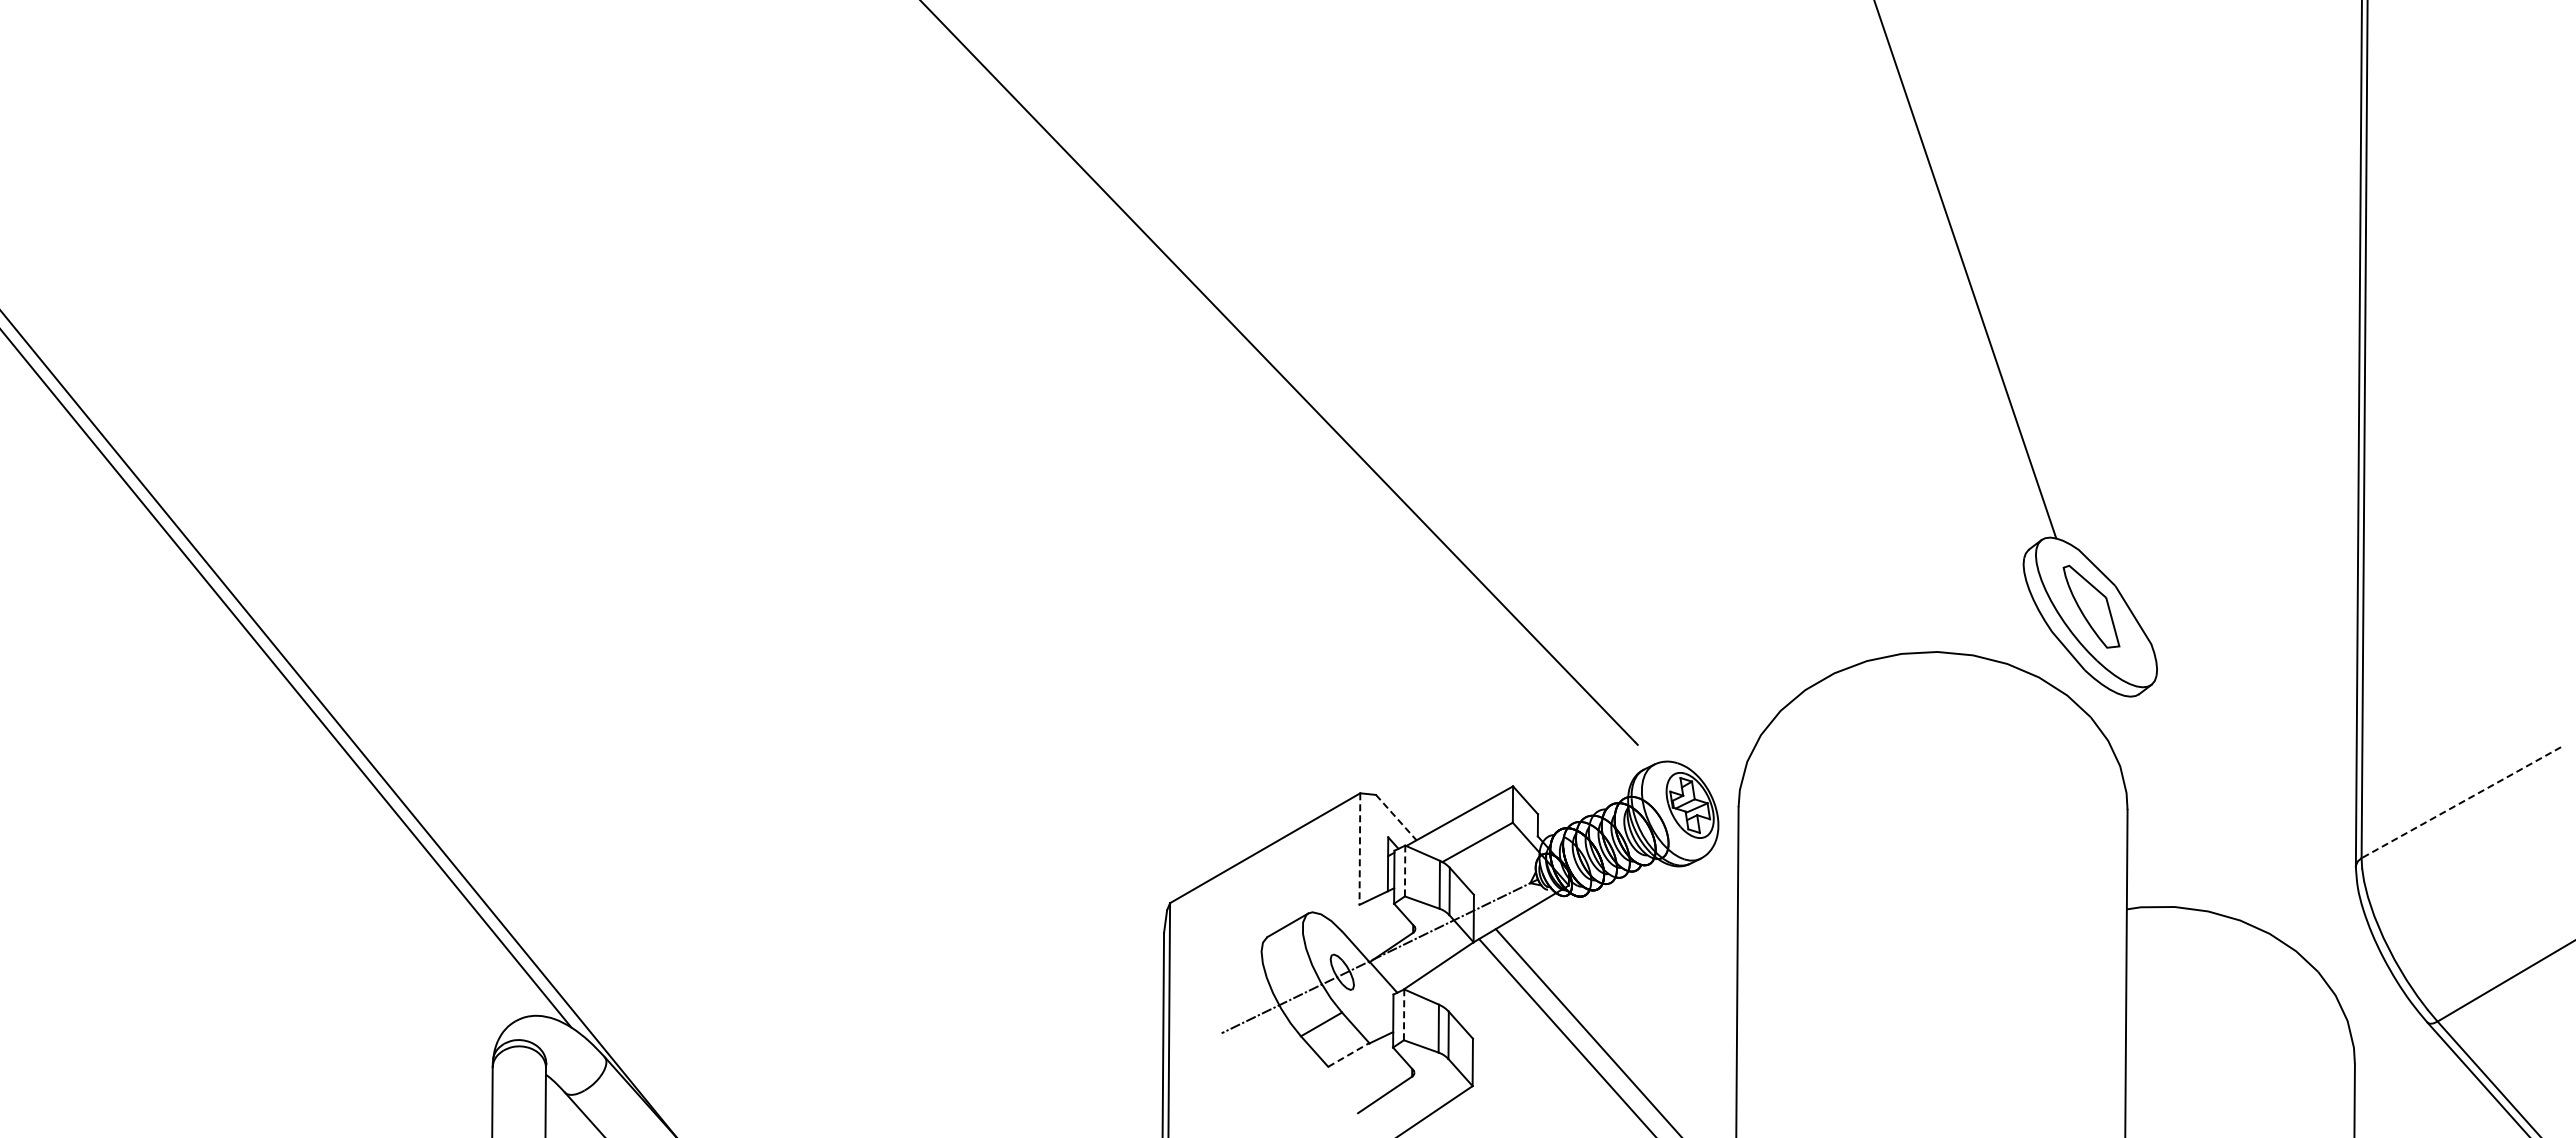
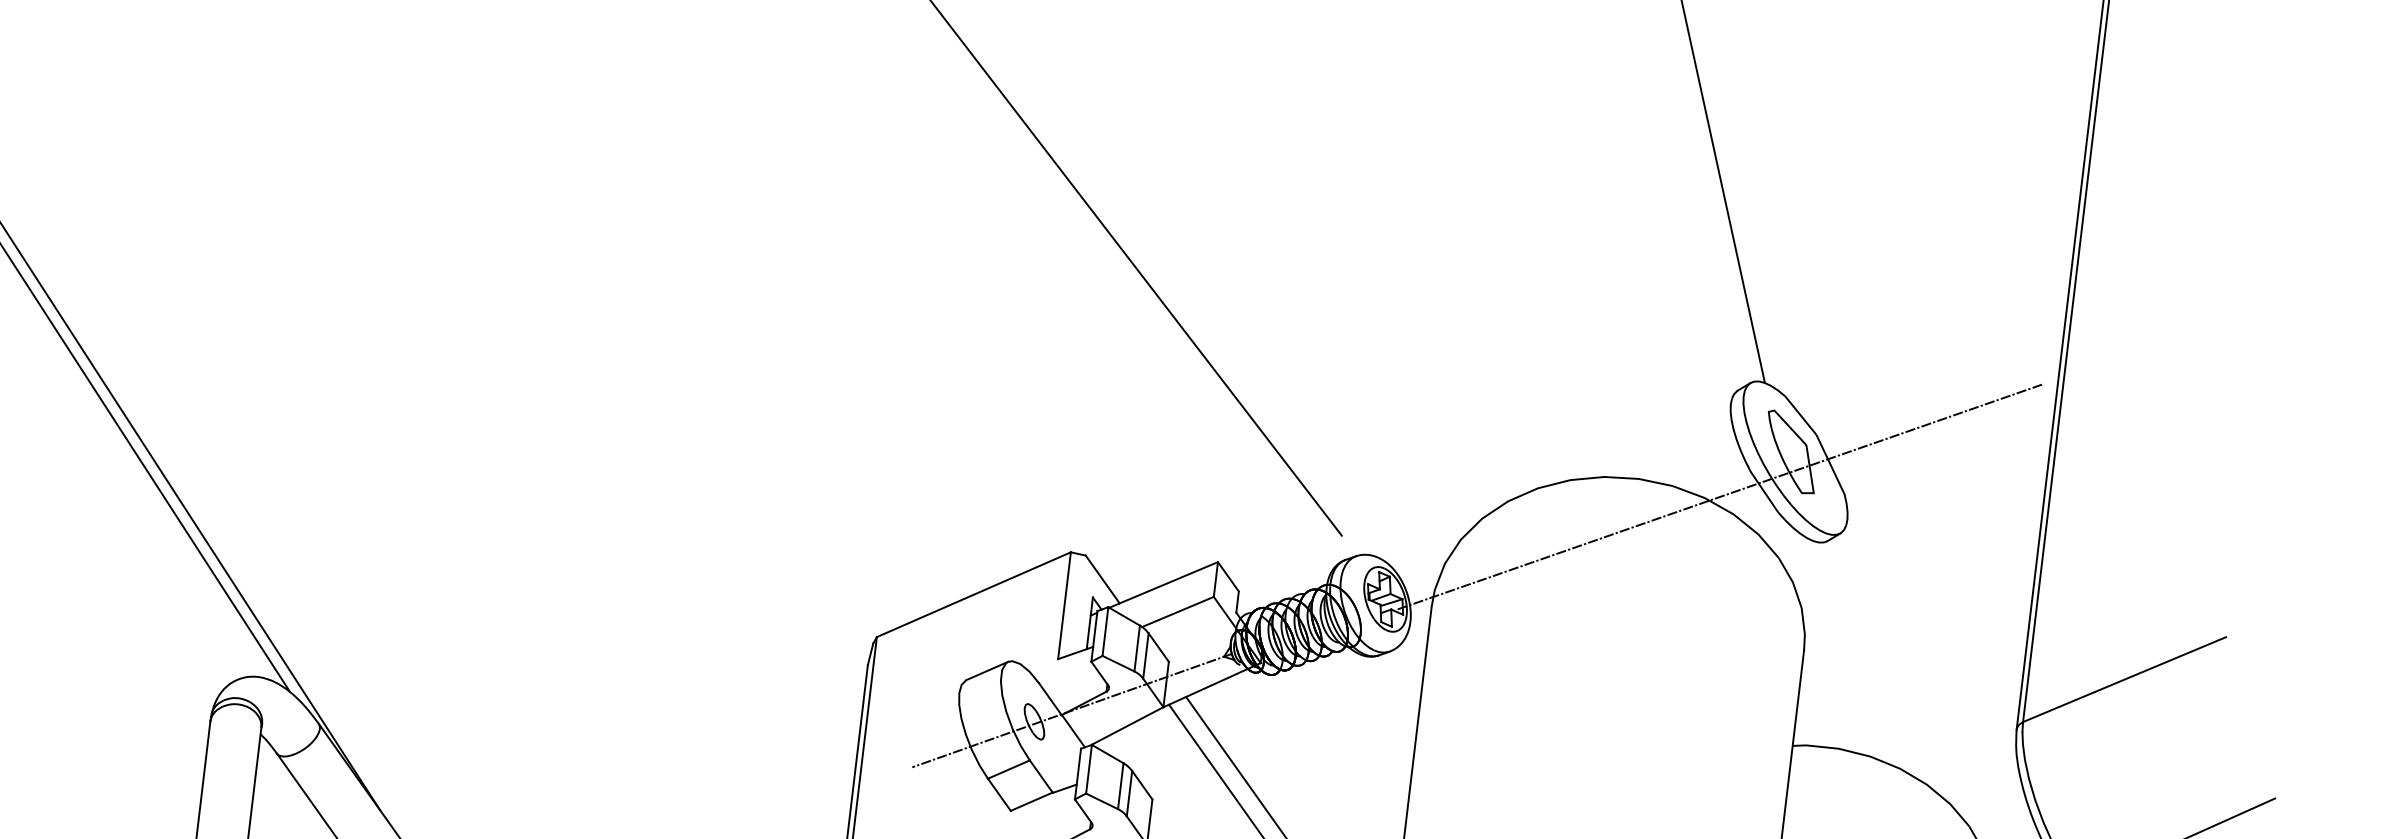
line: (2021, 661) -> (1718, 497), added
line: (2460, 802) -> (2123, 679), dashed -> solid
line: (1396, 818) -> (1102, 580), dashed -> solid
line: (1359, 849) -> (1064, 606), dashed -> solid
line: (1405, 870) -> (1105, 631), dashed -> solid
line: (1404, 1014) -> (1089, 768), dashed -> solid
line: (1348, 1054) -> (1031, 801), dashed -> solid

